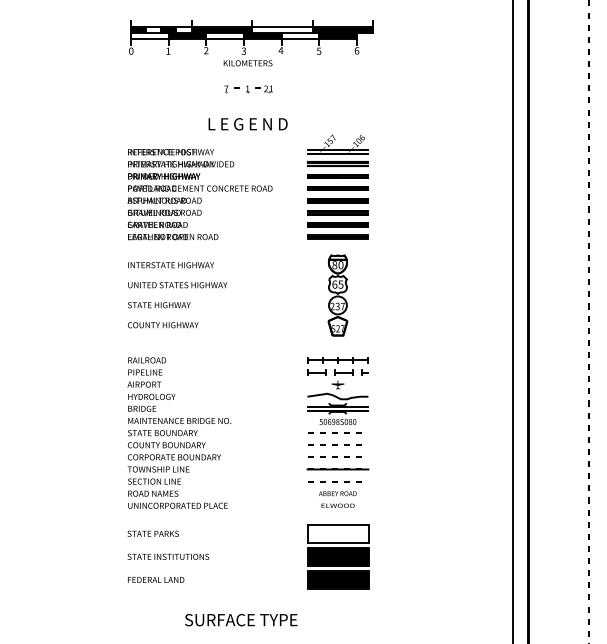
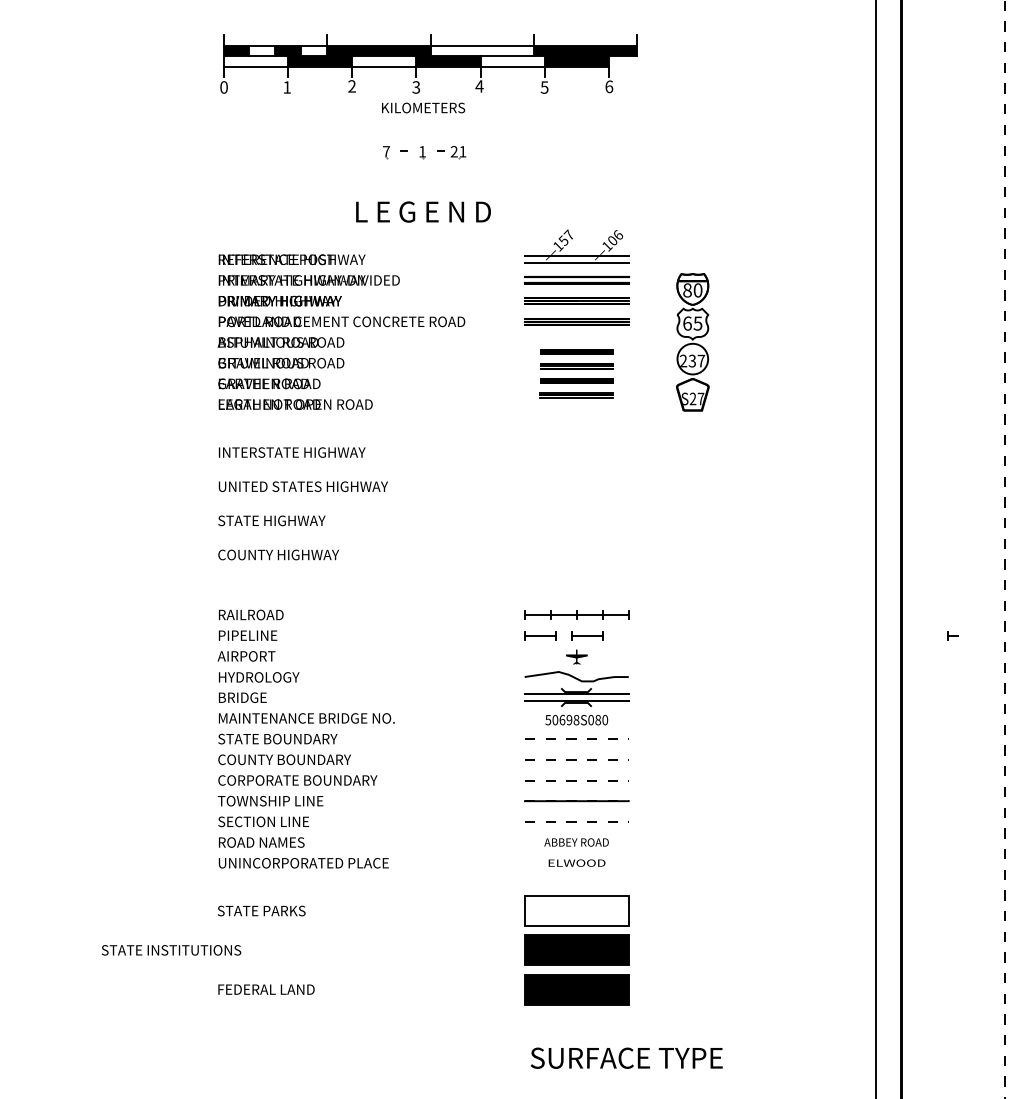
part: (337, 218) -> (576, 372), size x0.7
part: (337, 295) -> (692, 342), moved
part: (364, 372) -> (951, 635), moved
text: (168, 556) -> (171, 949), moved
text: (241, 620) -> (627, 1058), moved

